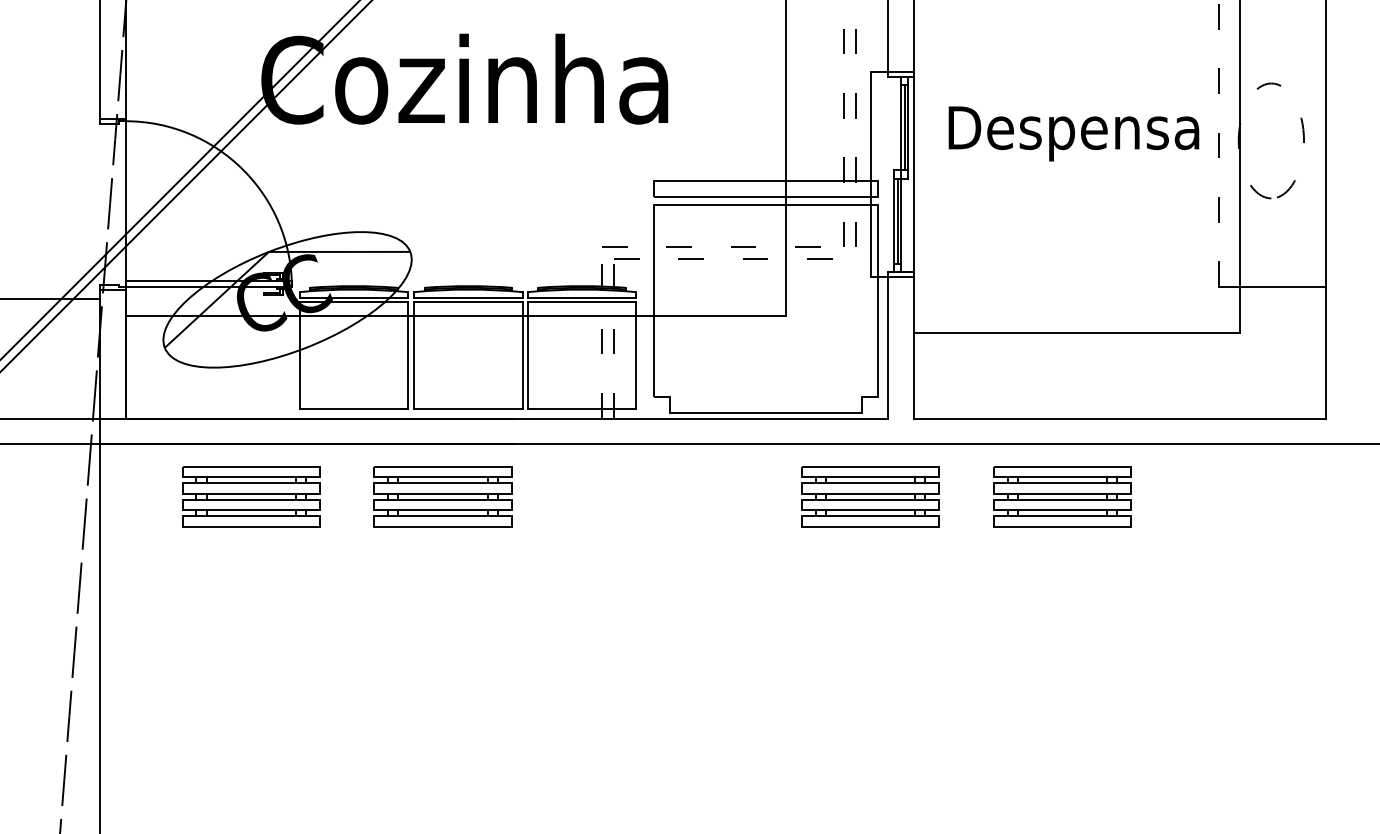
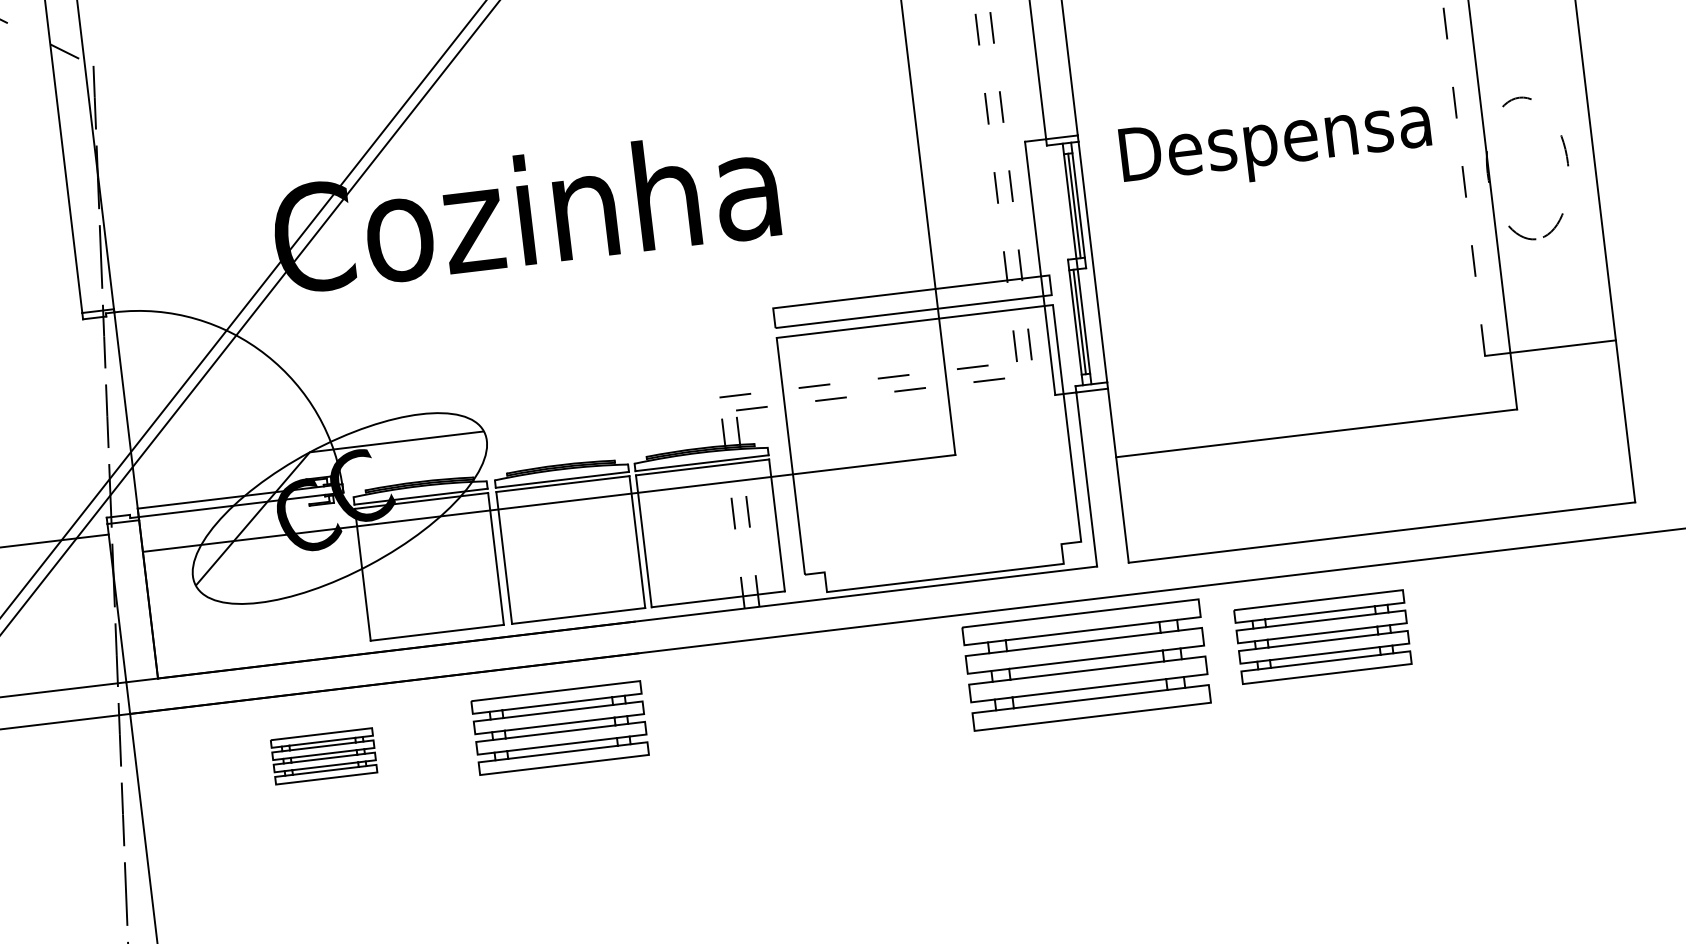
text: (1073, 133) -> (1275, 144), moved
part: (251, 496) -> (324, 755), size x0.6
part: (870, 496) -> (1086, 665), size x1.4

